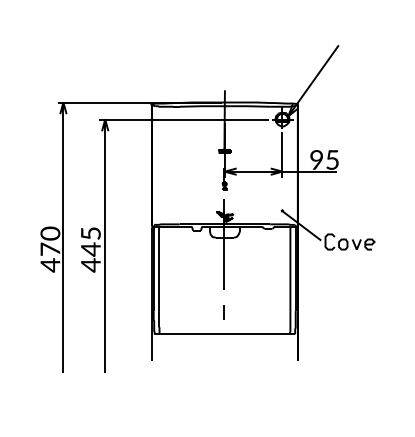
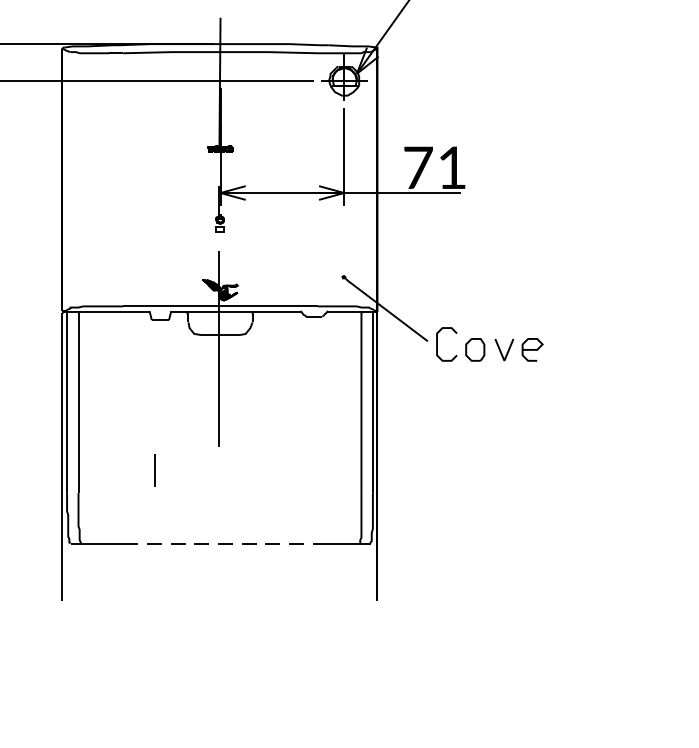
text: (324, 159) -> (434, 166), 95 -> 71
line: (223, 312) -> (152, 470), moved
line: (225, 334) -> (221, 543), solid -> dashed

